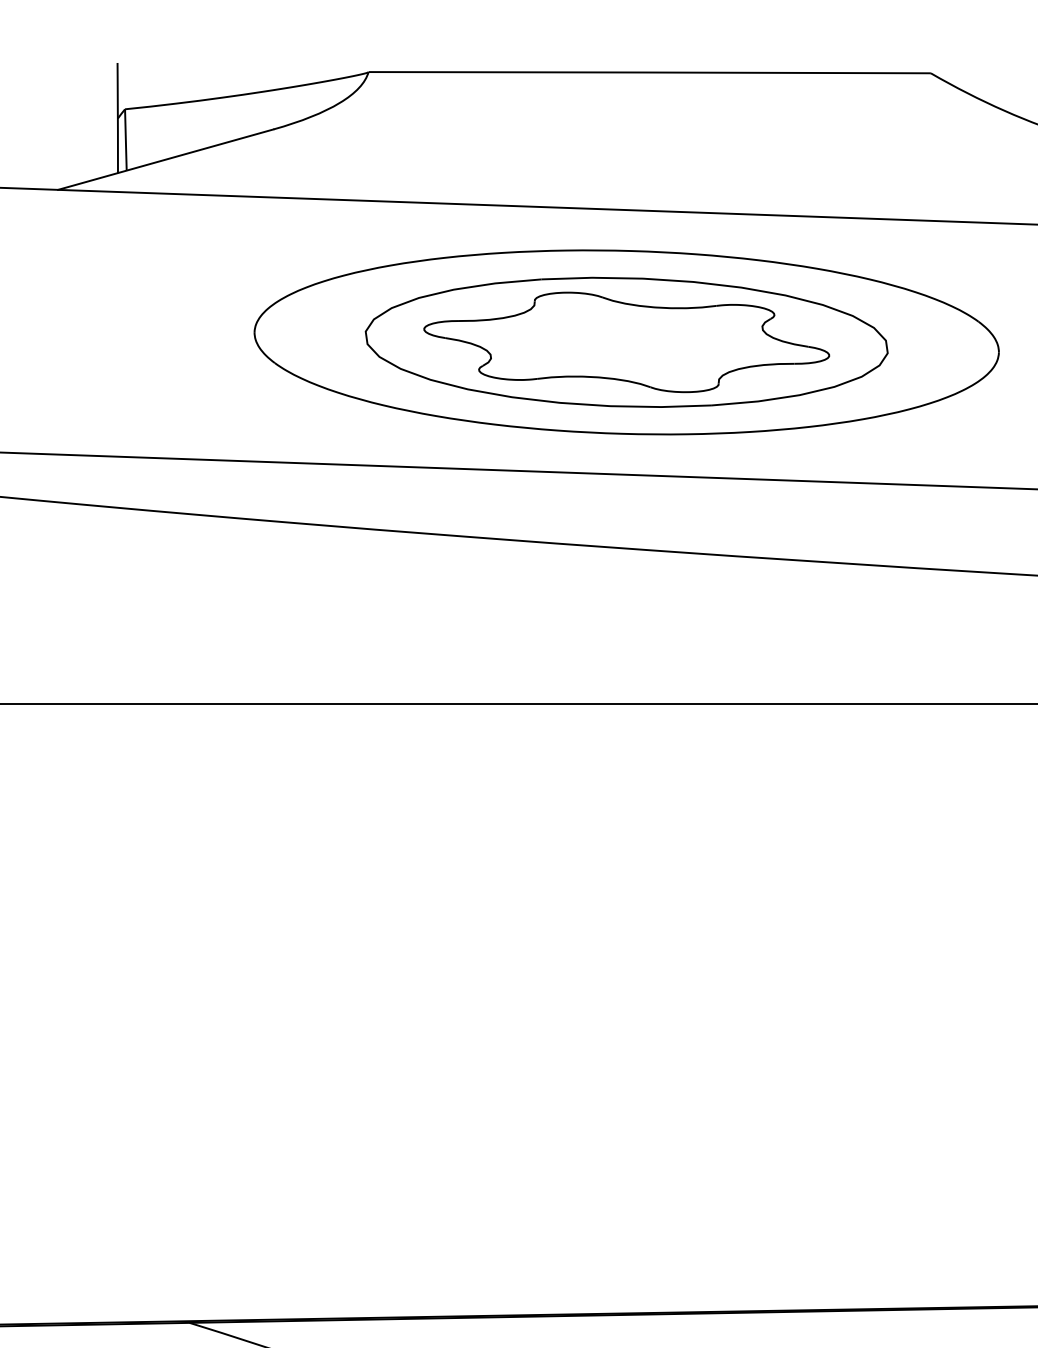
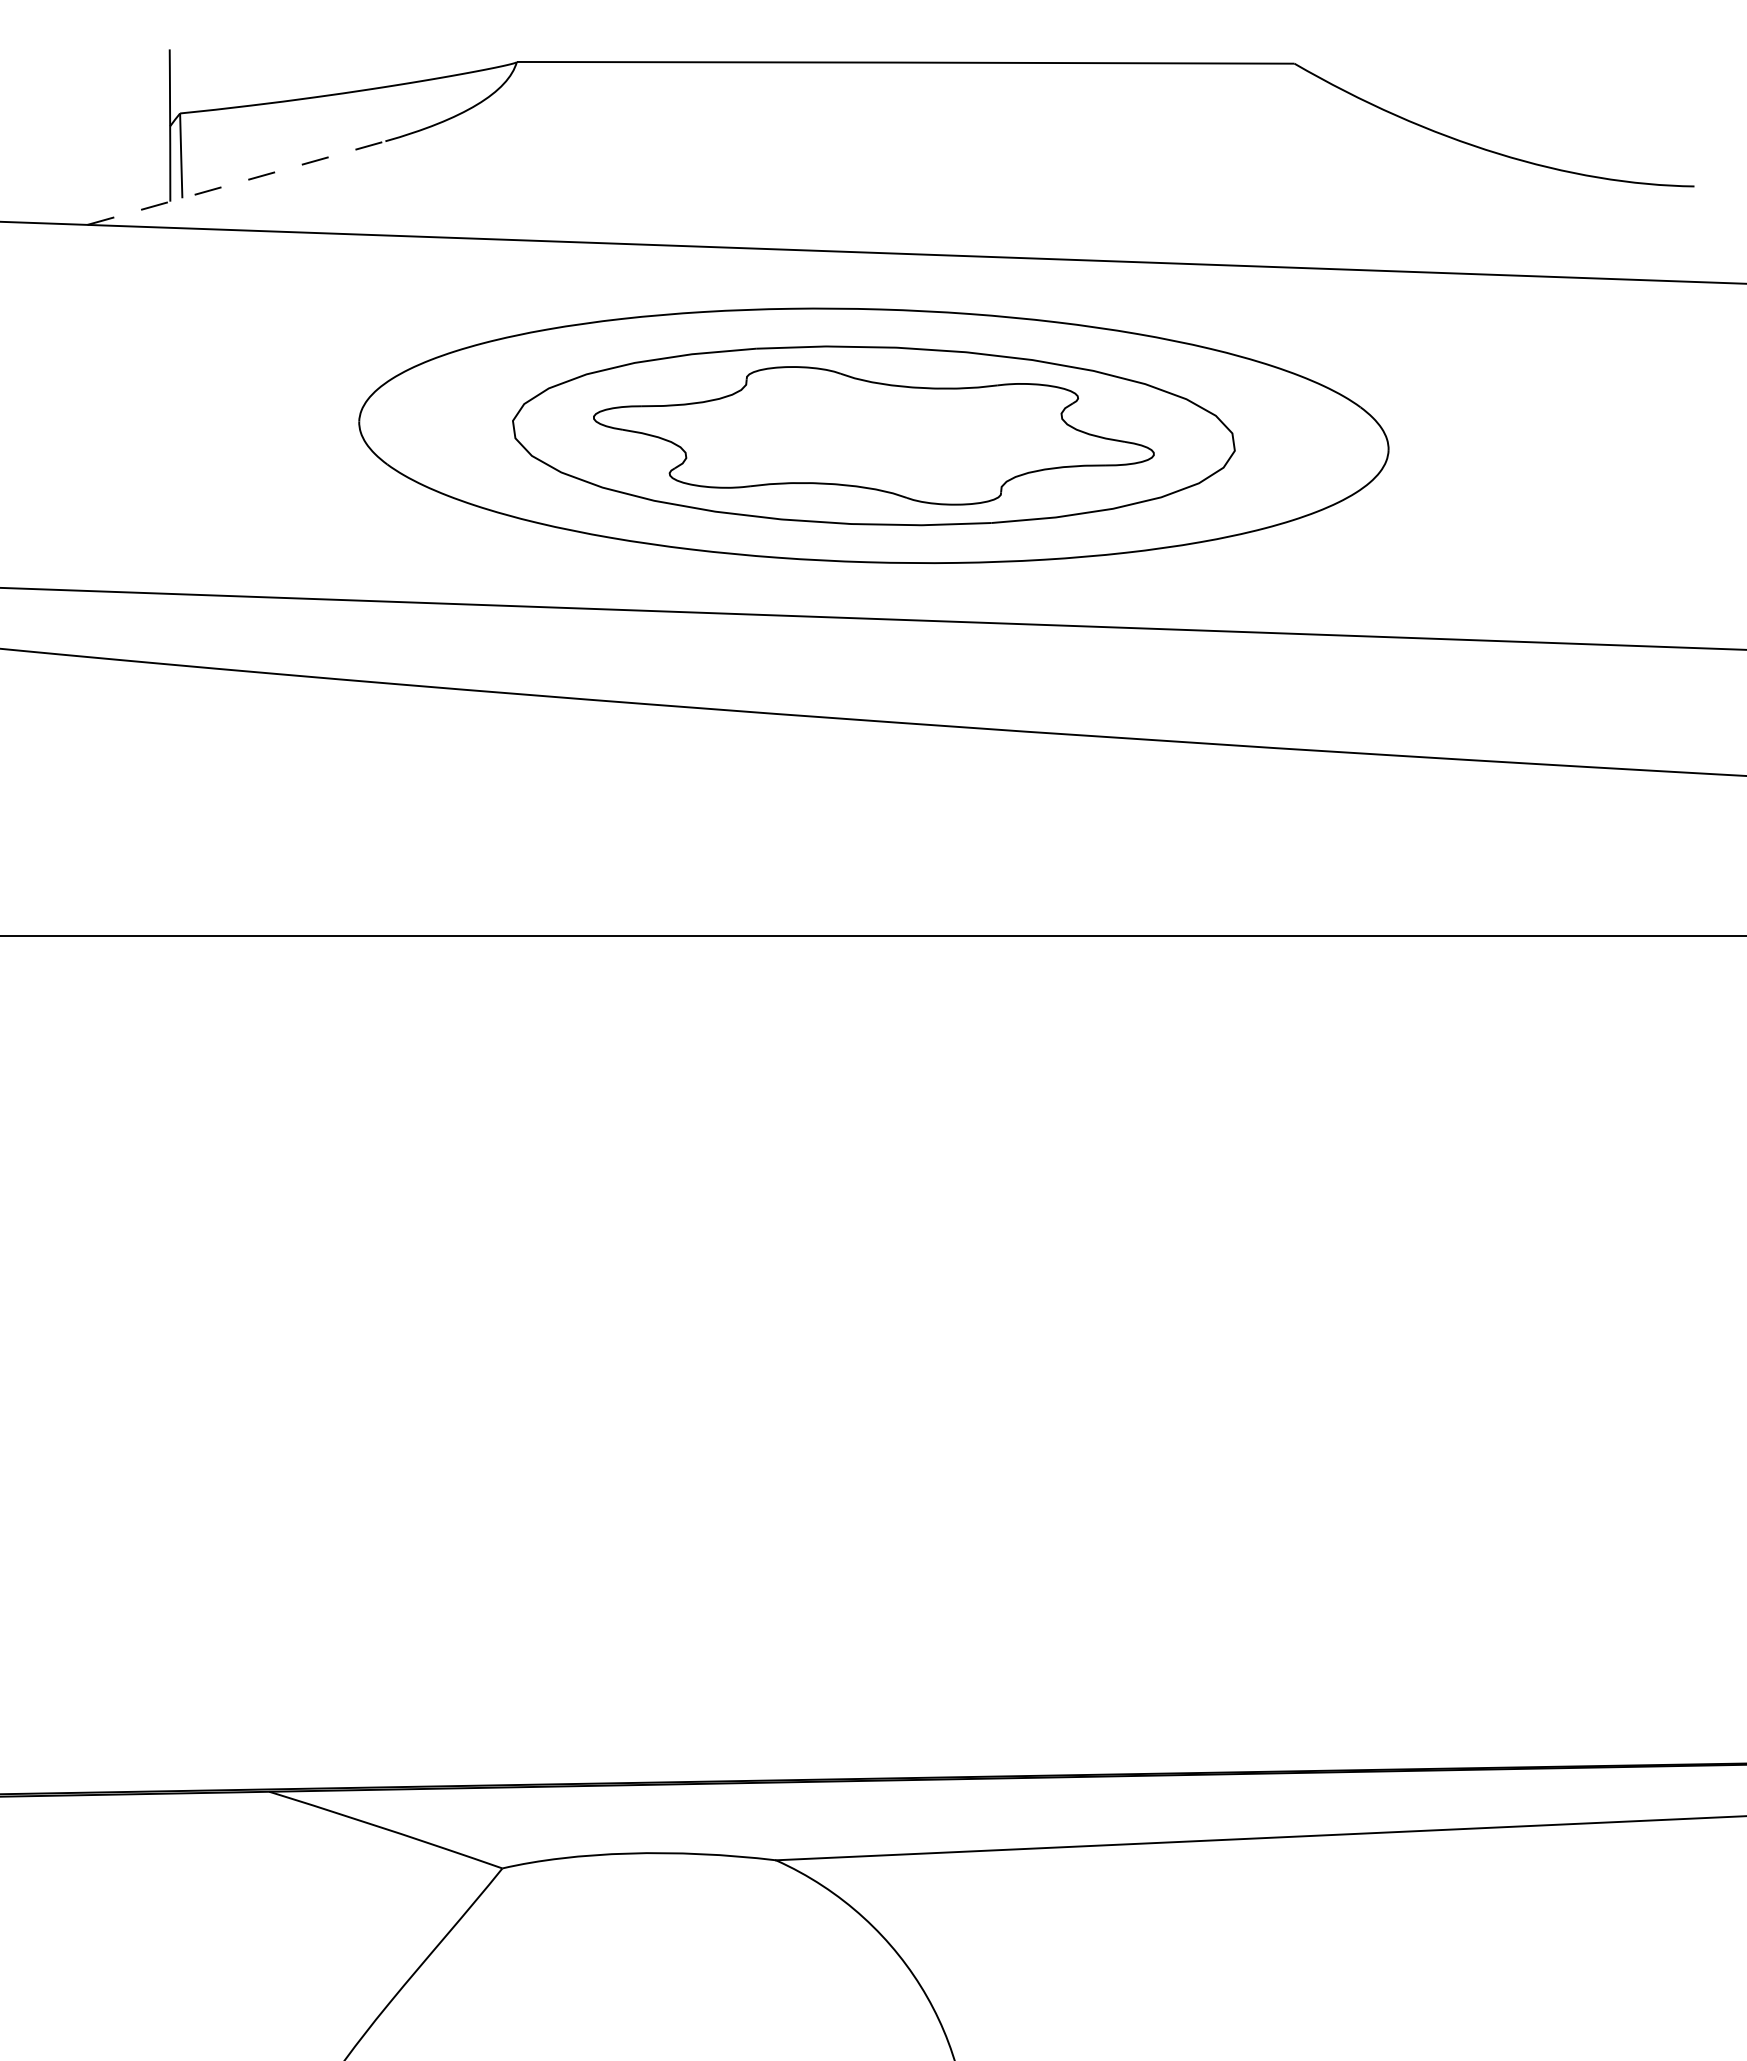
line: (165, 159) -> (236, 183), solid -> dashed

